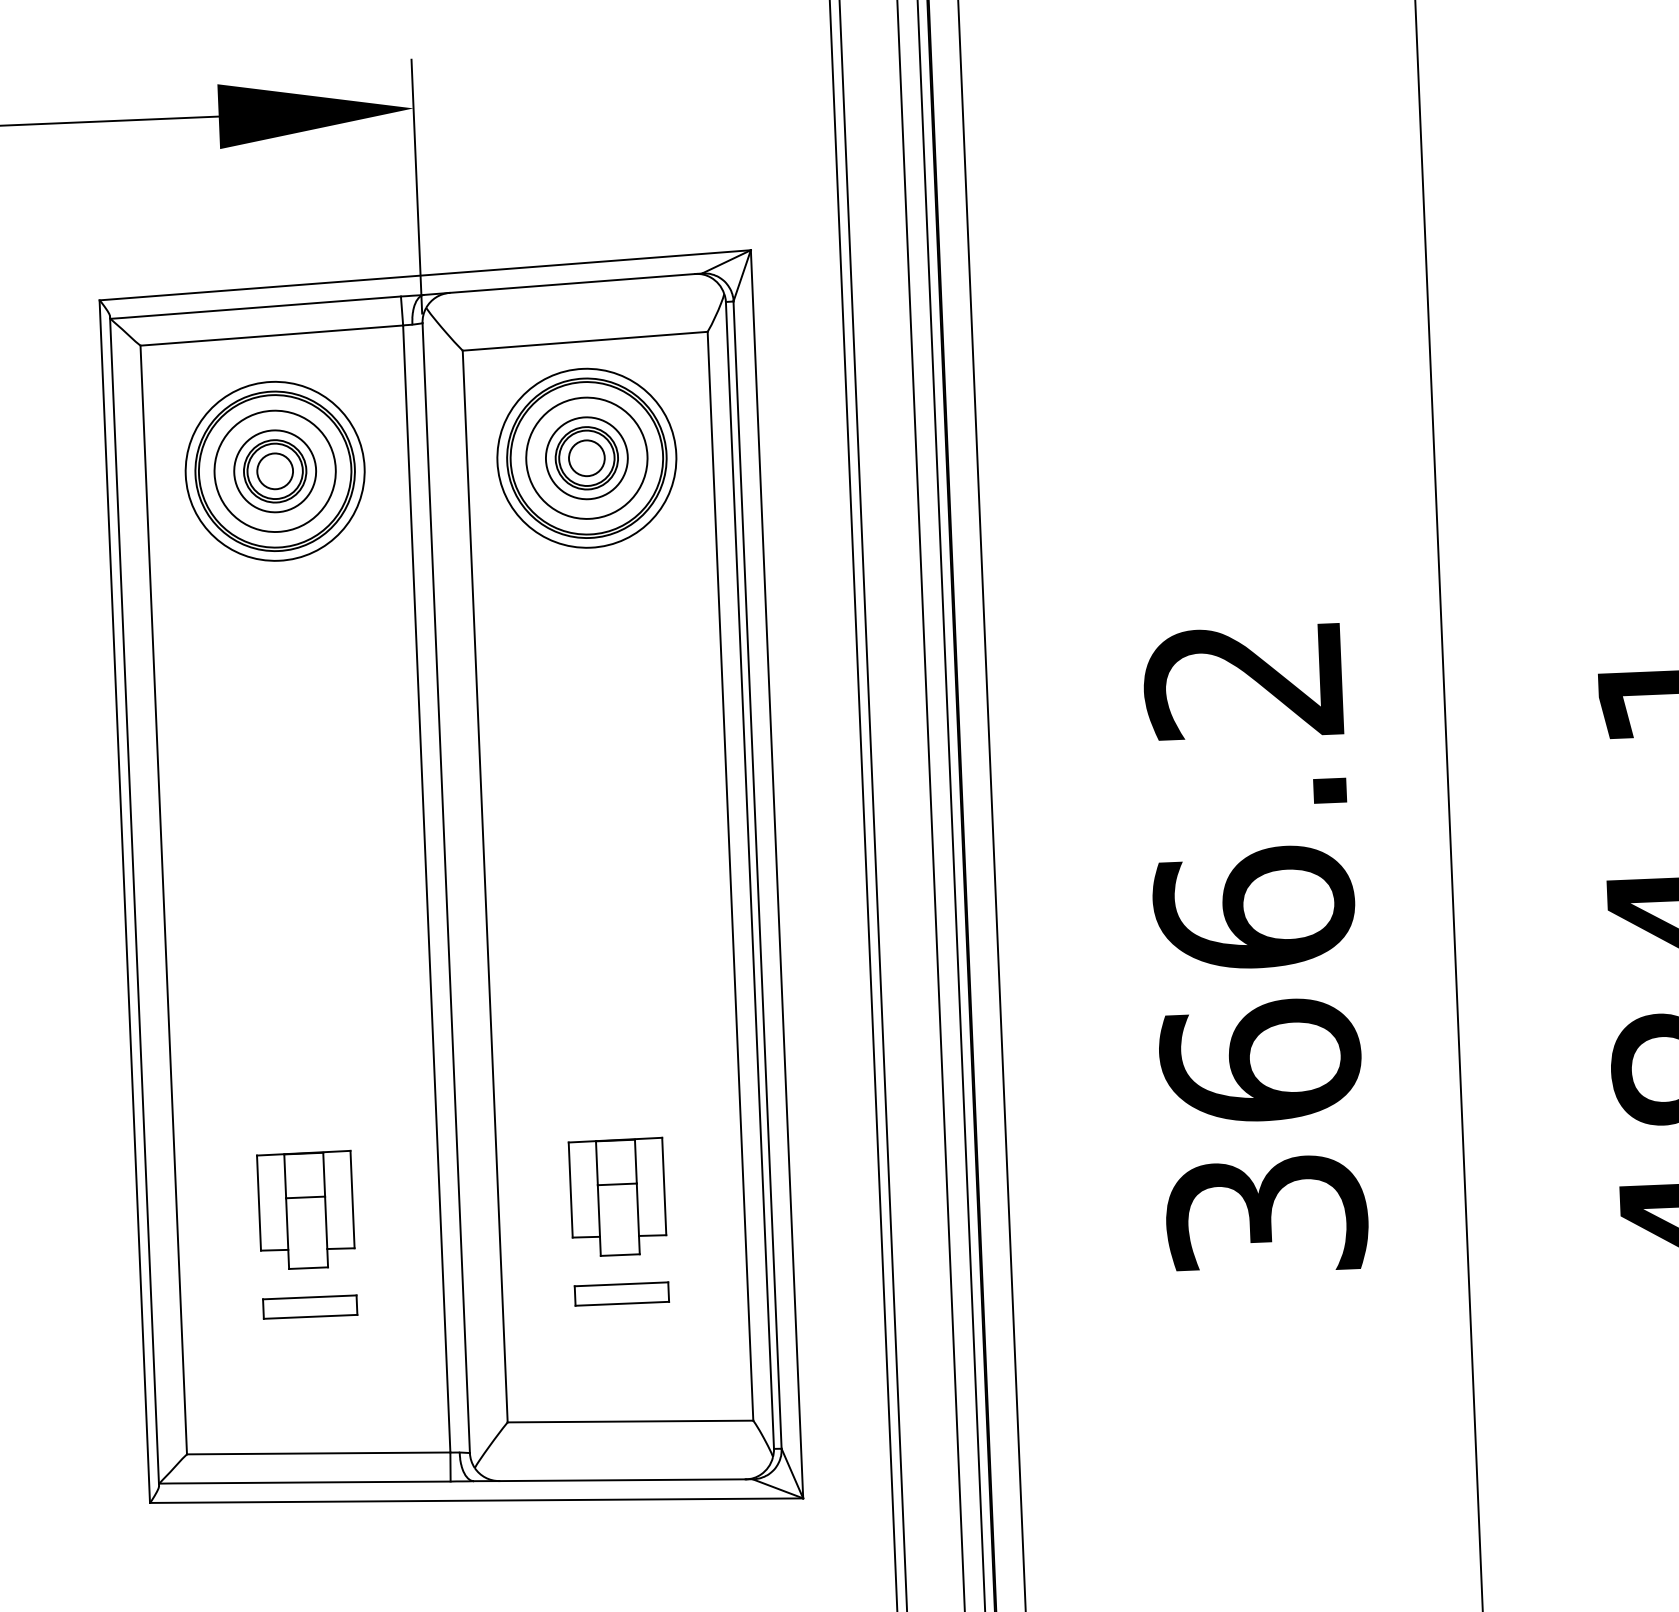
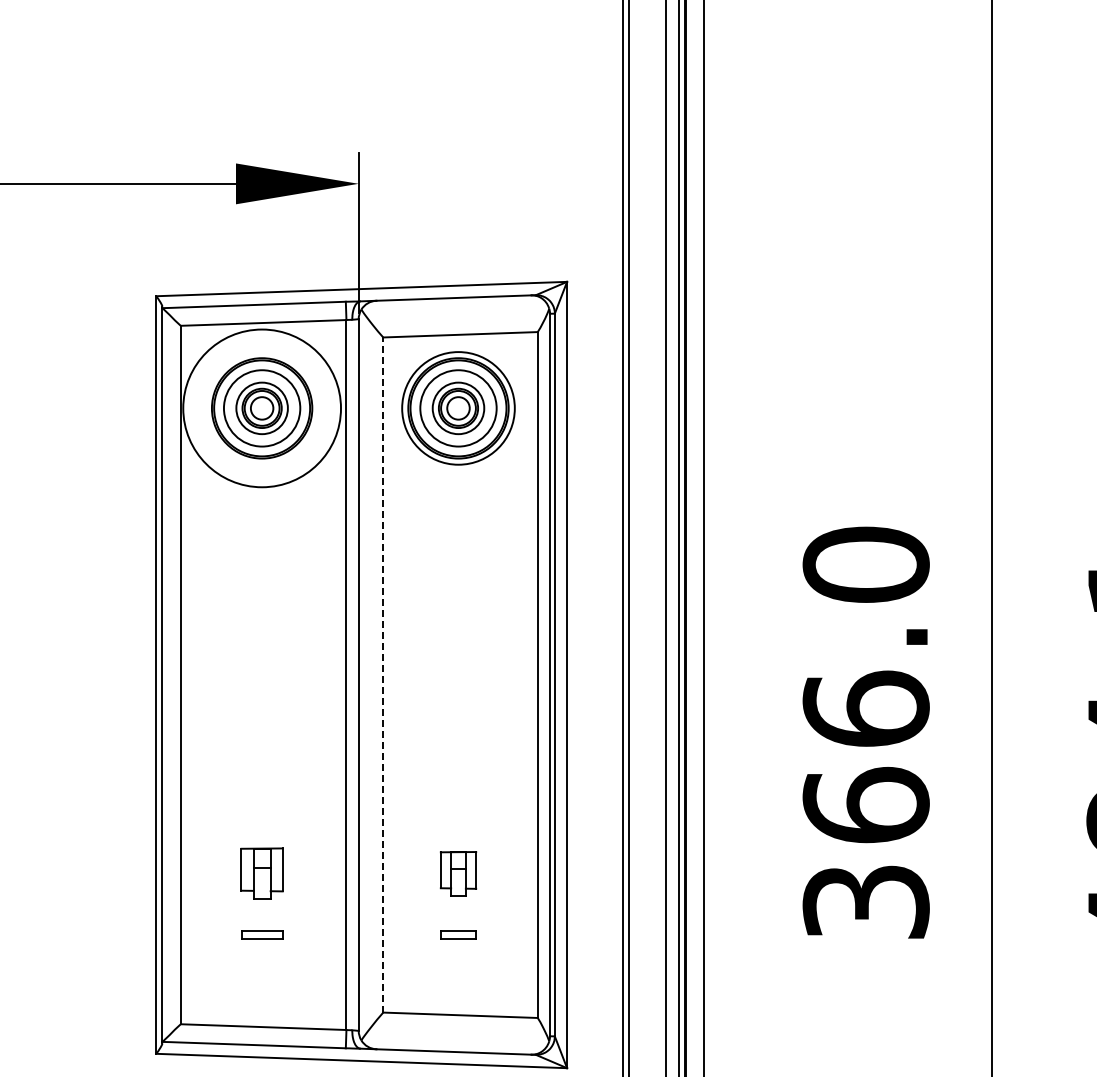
circle: (274, 471) -> (261, 408), size x1.4
text: (1243, 679) -> (865, 564), 366.2 -> 366.0
line: (485, 887) -> (383, 675), solid -> dashed
part: (617, 1196) -> (458, 873), size x0.6
part: (305, 1209) -> (261, 873), size x0.7
part: (621, 1293) -> (458, 934), size x0.6
part: (310, 1306) -> (262, 934), size x0.7

